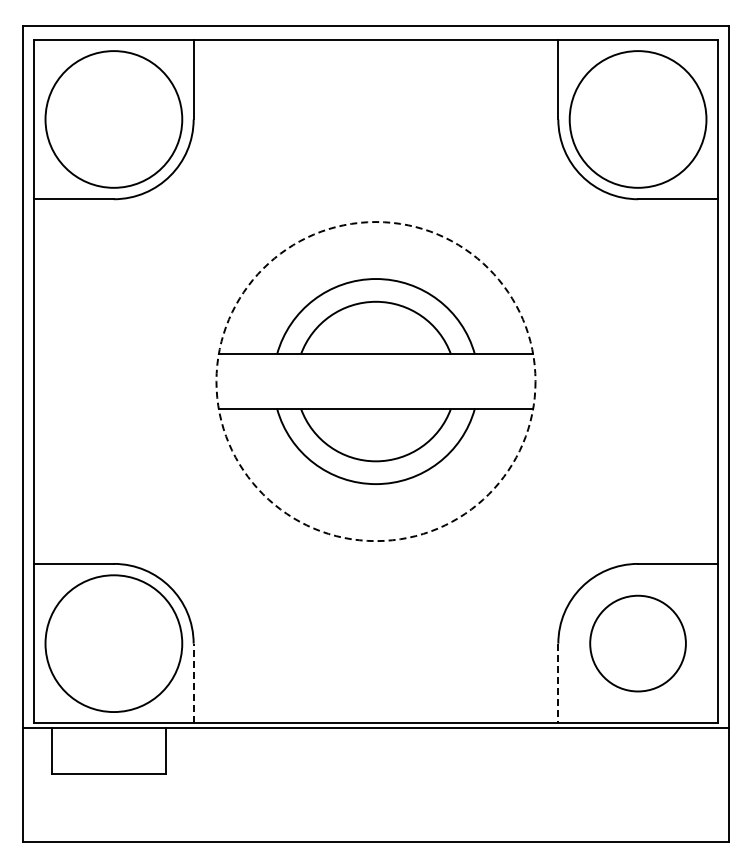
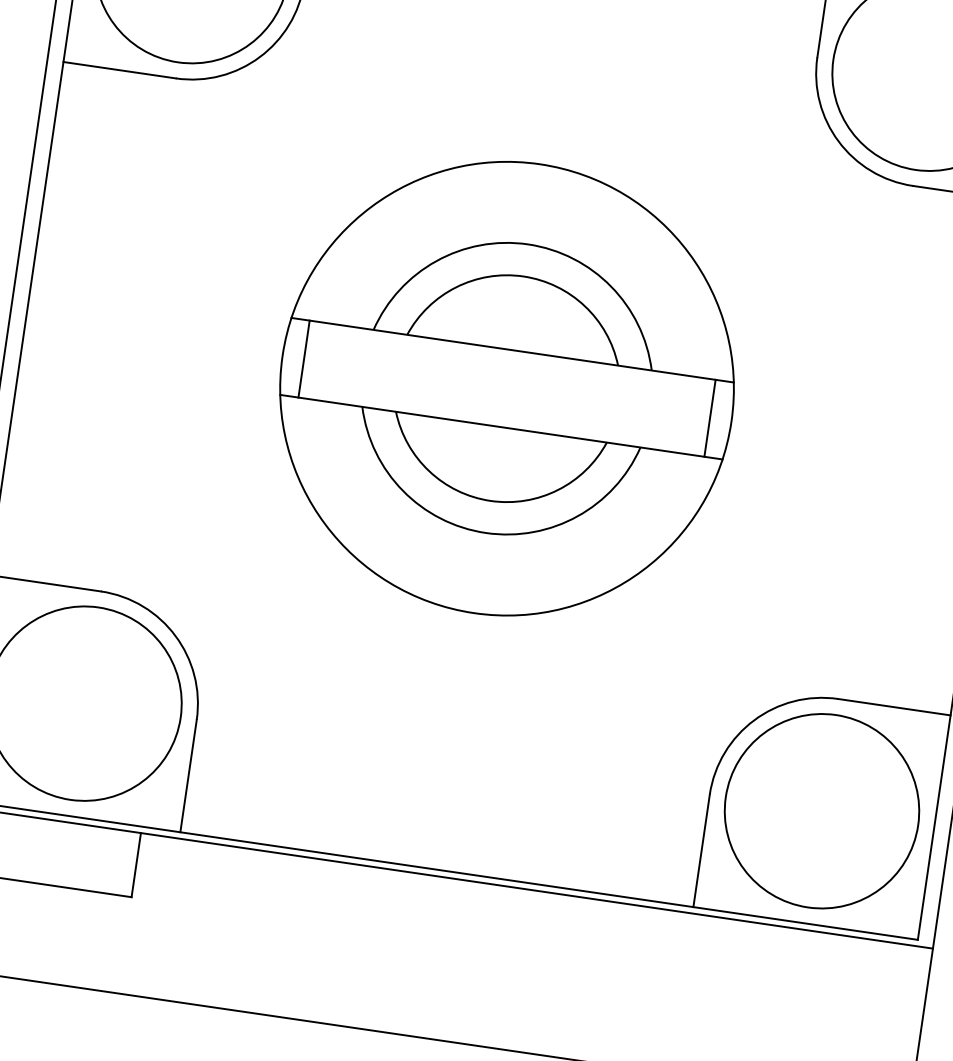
line: (231, 381) -> (303, 358), added
circle: (375, 381) -> (506, 388), dashed -> solid
line: (520, 381) -> (710, 418), added
circle: (637, 643) -> (821, 810), size x1.43
line: (193, 683) -> (188, 776), dashed -> solid
line: (558, 683) -> (701, 850), dashed -> solid

